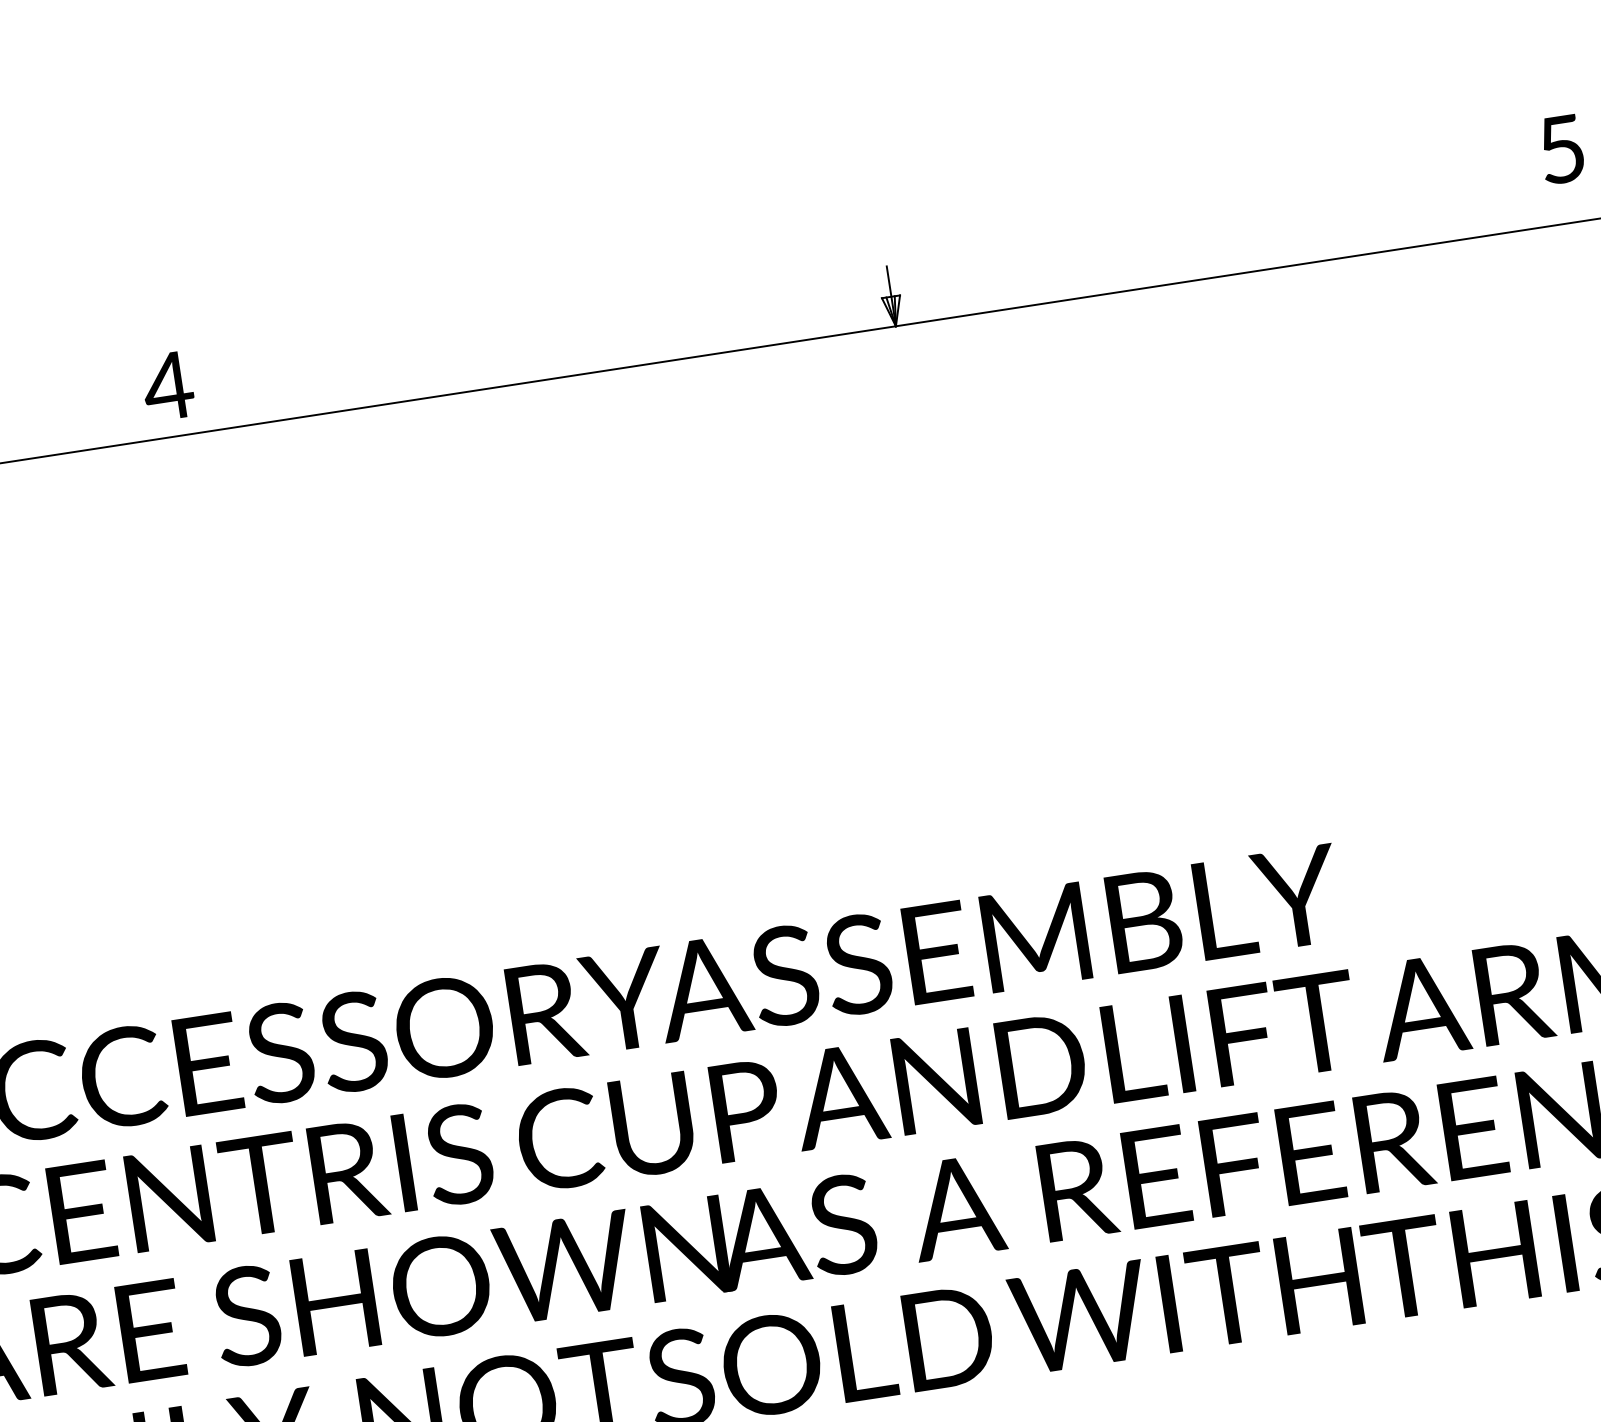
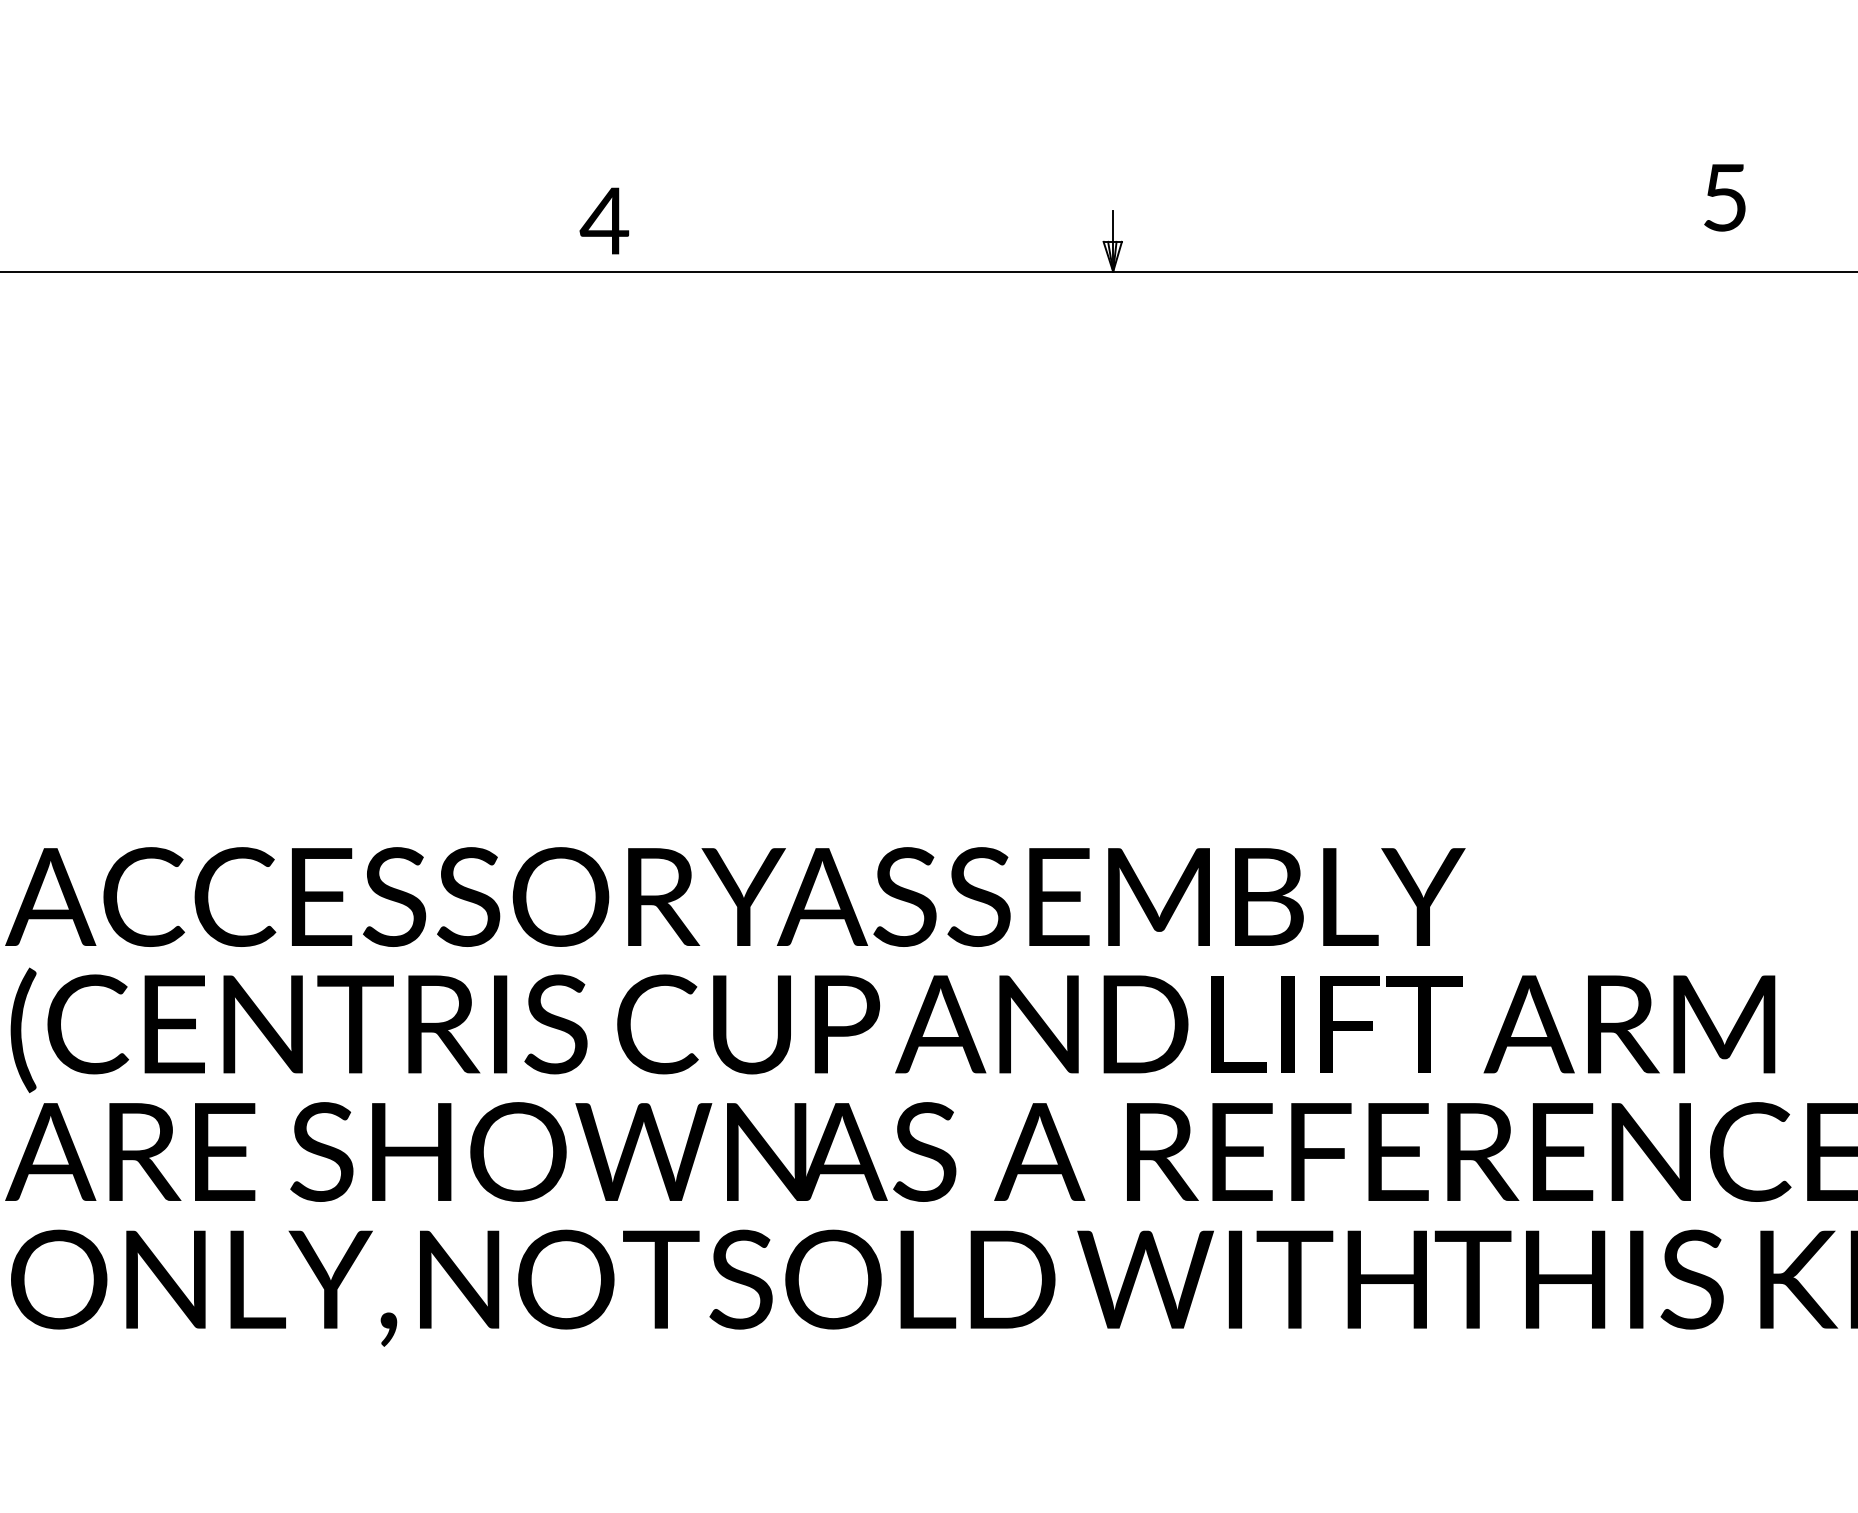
text: (1561, 149) -> (1724, 197), moved
text: (167, 385) -> (604, 220), moved

